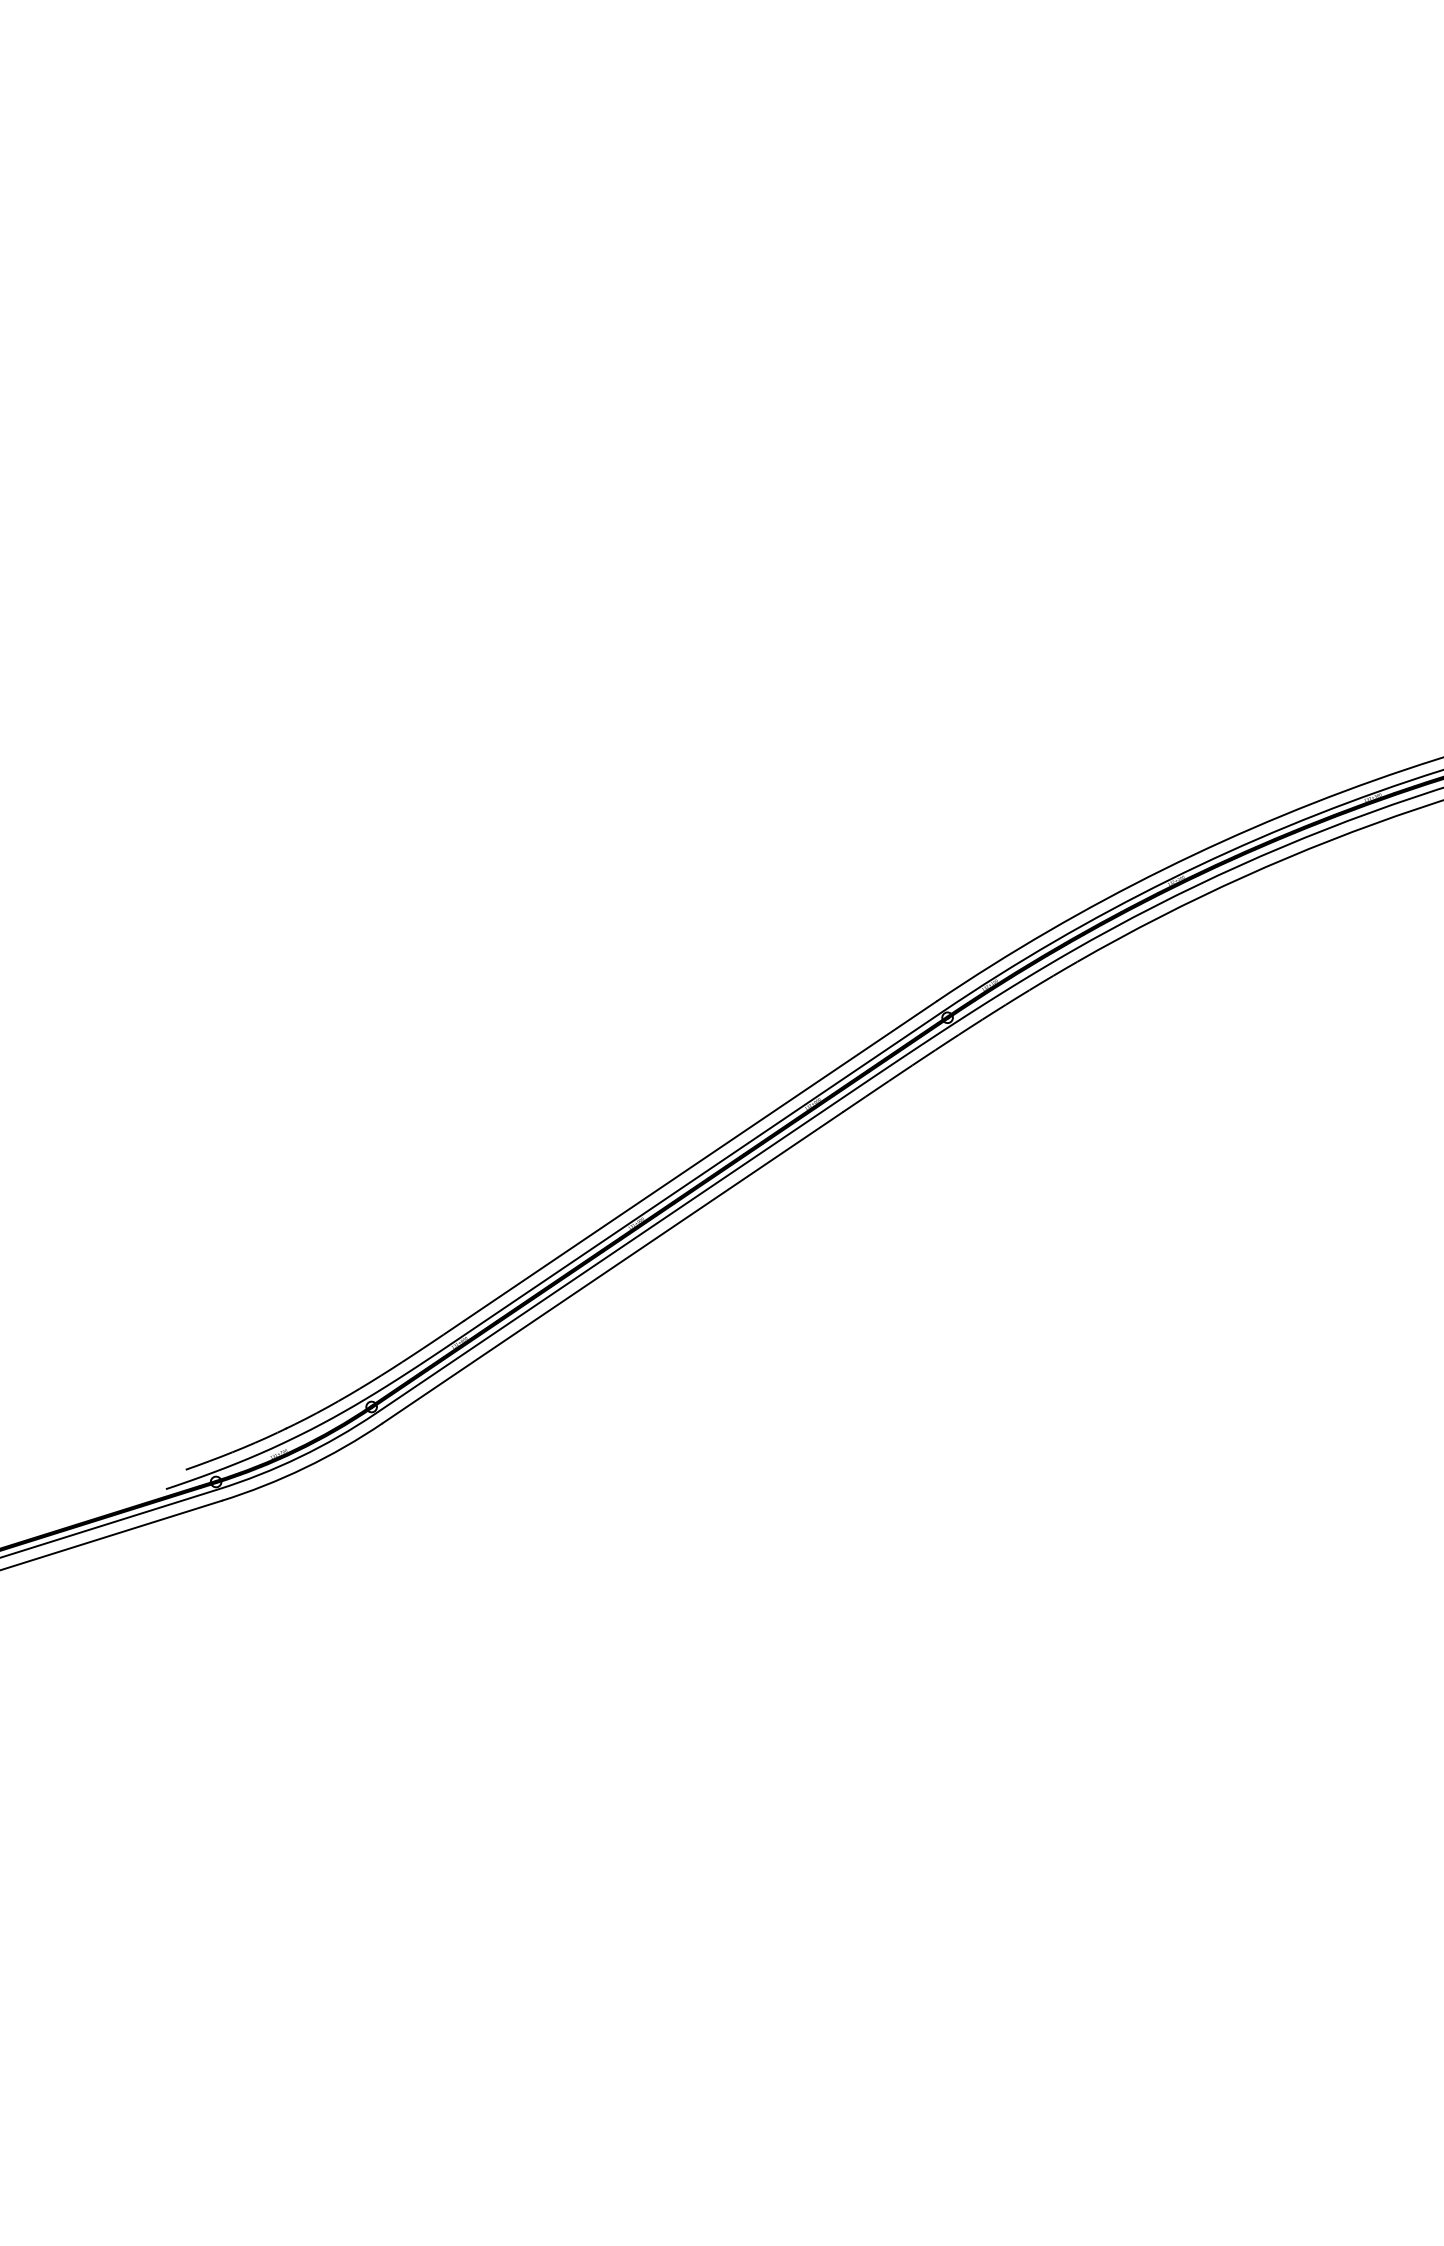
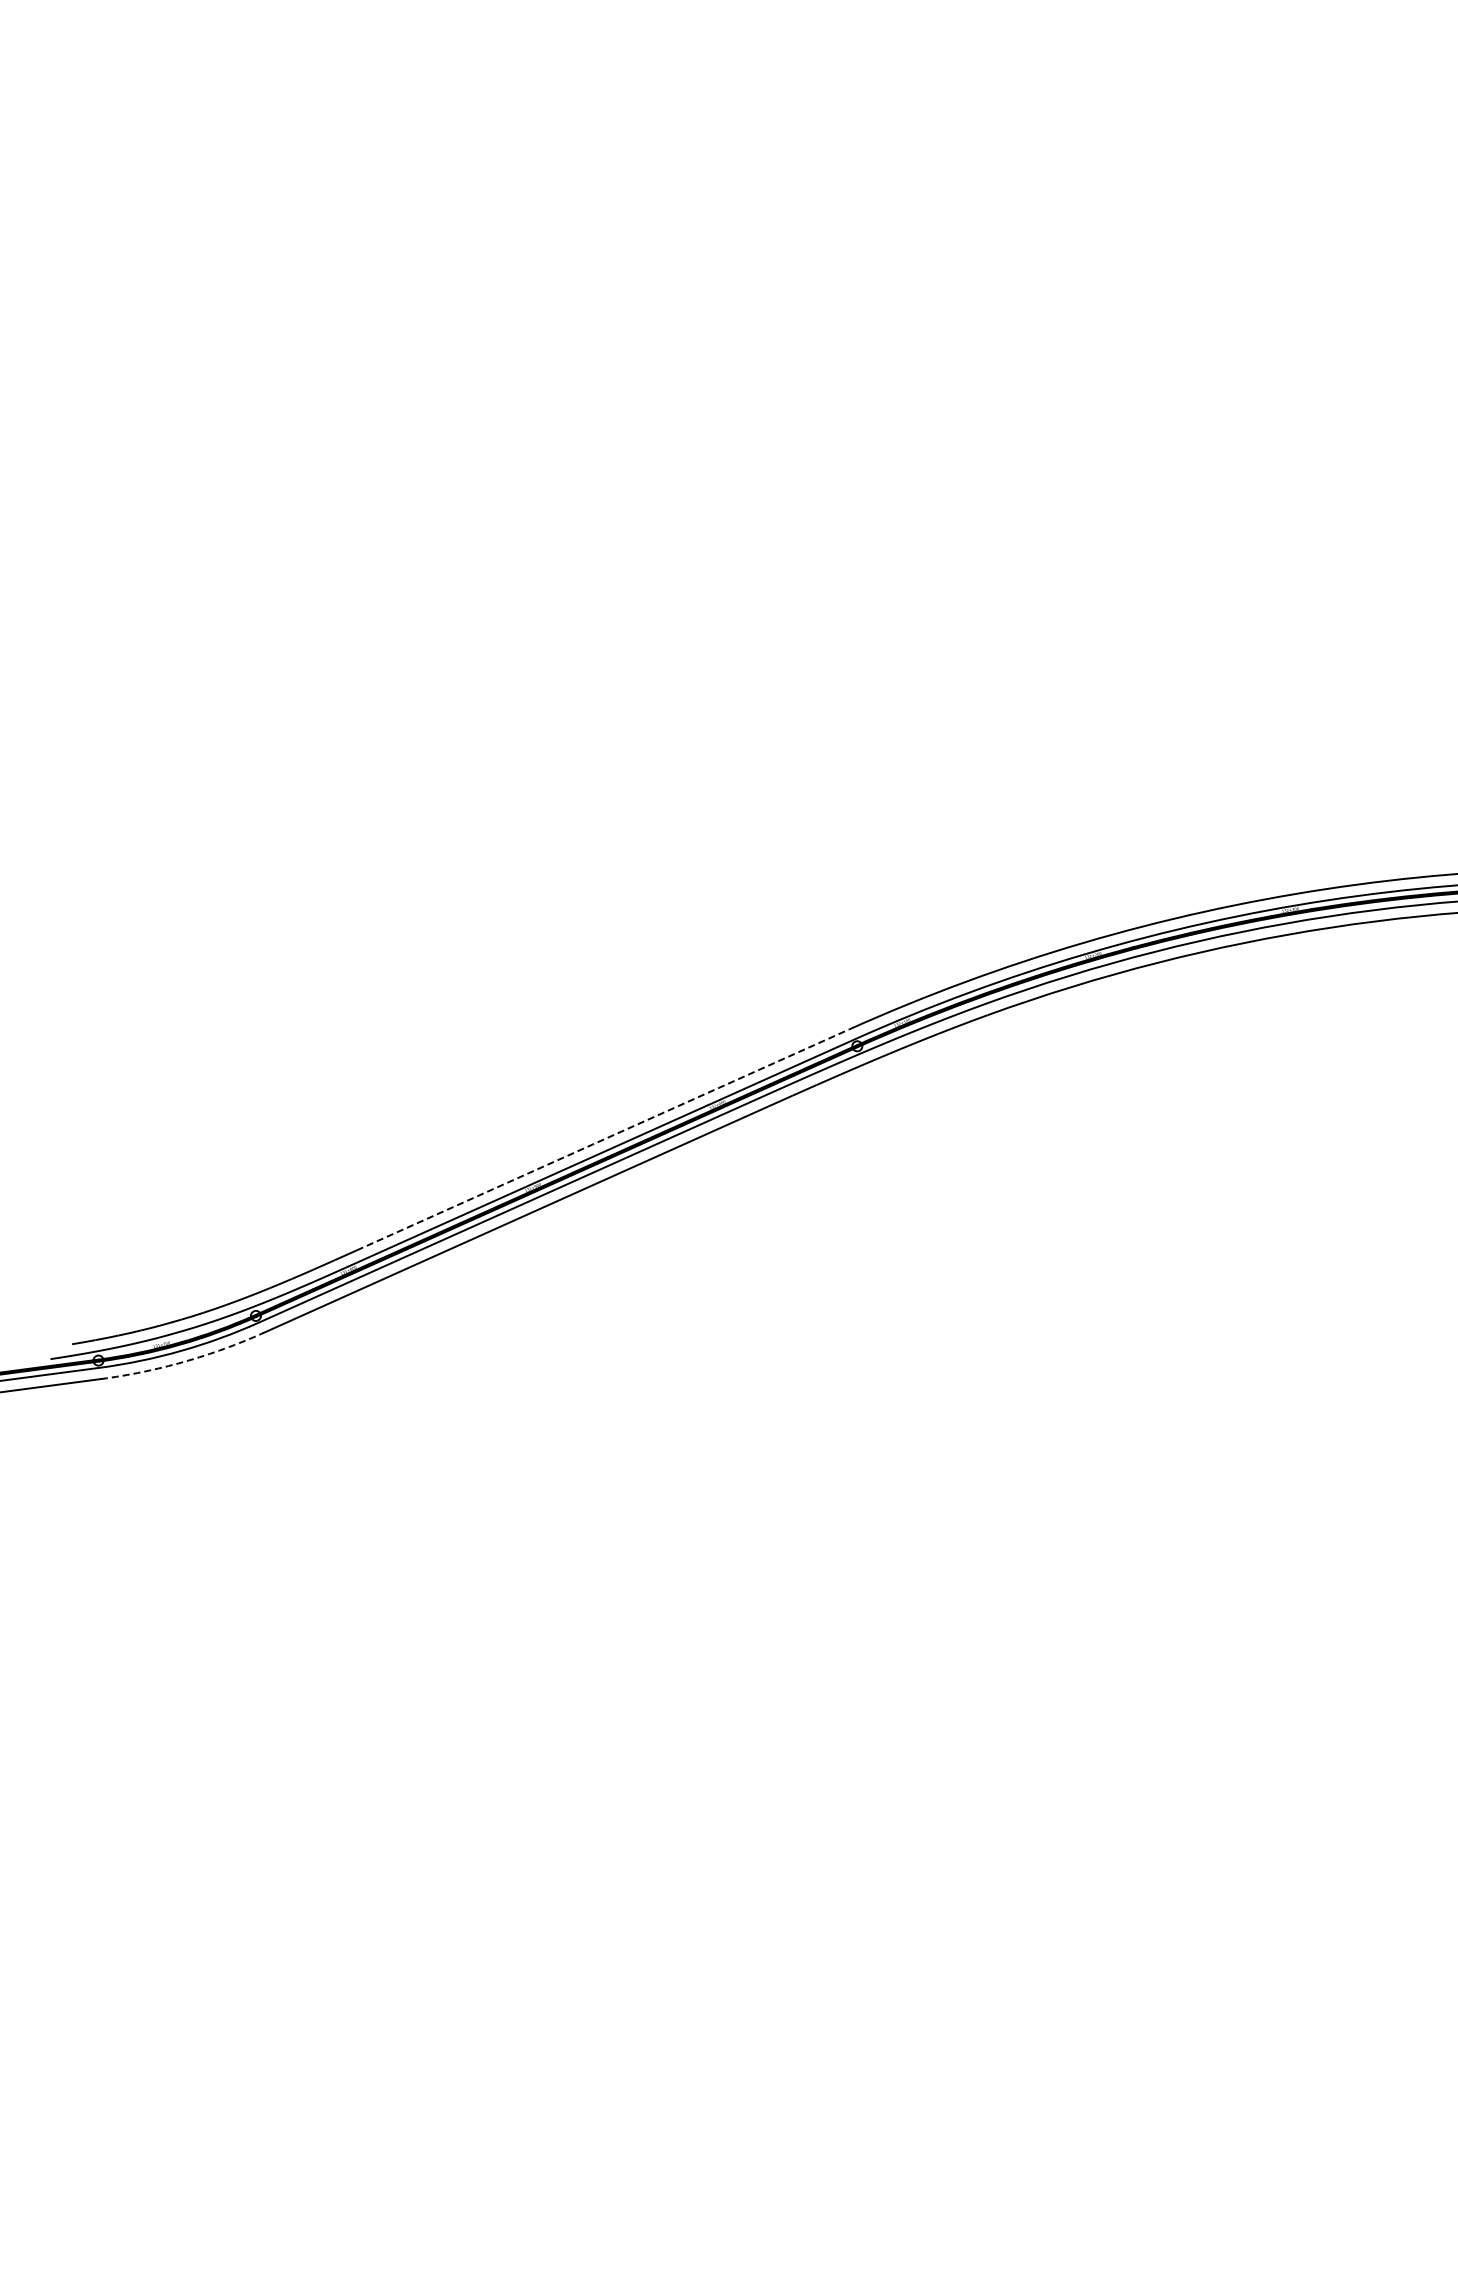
line: (700, 1160) -> (603, 1139), solid -> dashed
arc: (304, 1467) -> (183, 1361), solid -> dashed

